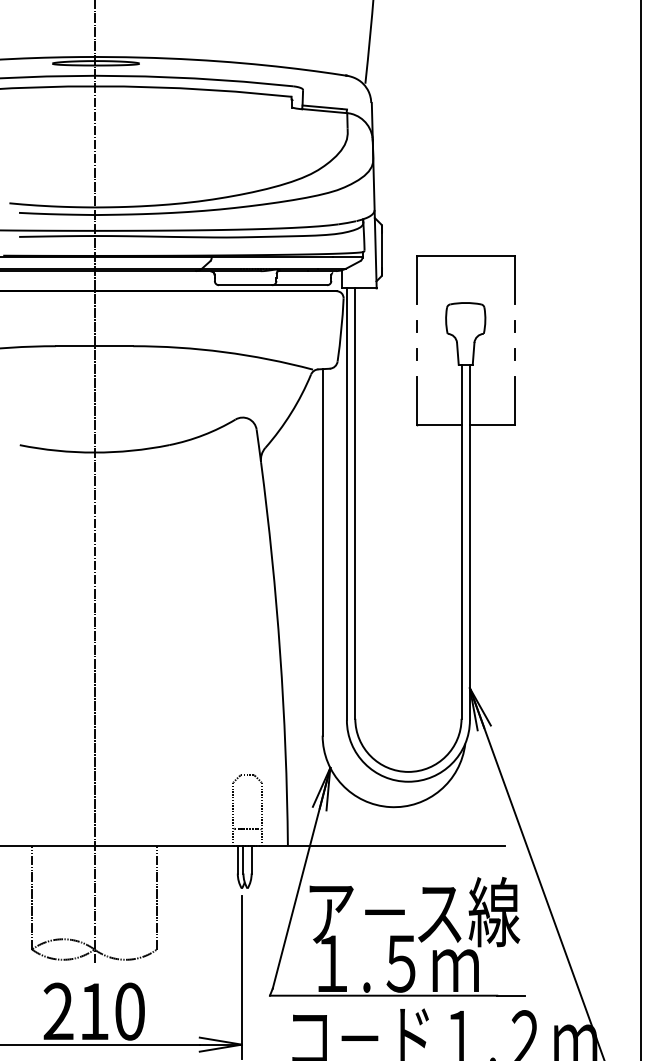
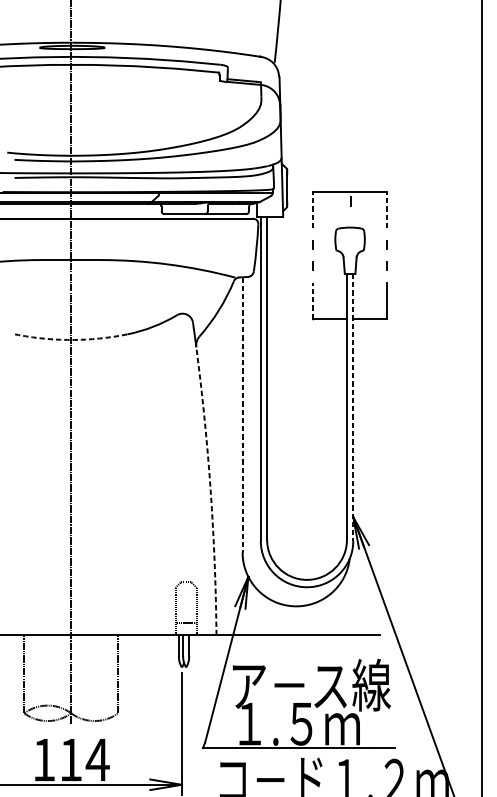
line: (466, 268) -> (350, 201), added
line: (416, 279) -> (313, 209), solid -> dashed
line: (514, 279) -> (386, 209), solid -> dashed
line: (416, 400) -> (313, 300), solid -> dashed
arc: (94, 452) -> (71, 339), solid -> dashed
line: (469, 542) -> (352, 407), solid -> dashed
line: (322, 553) -> (242, 415), solid -> dashed
arc: (280, 653) -> (210, 490), solid -> dashed
text: (94, 1011) -> (71, 759), 210 -> 114

